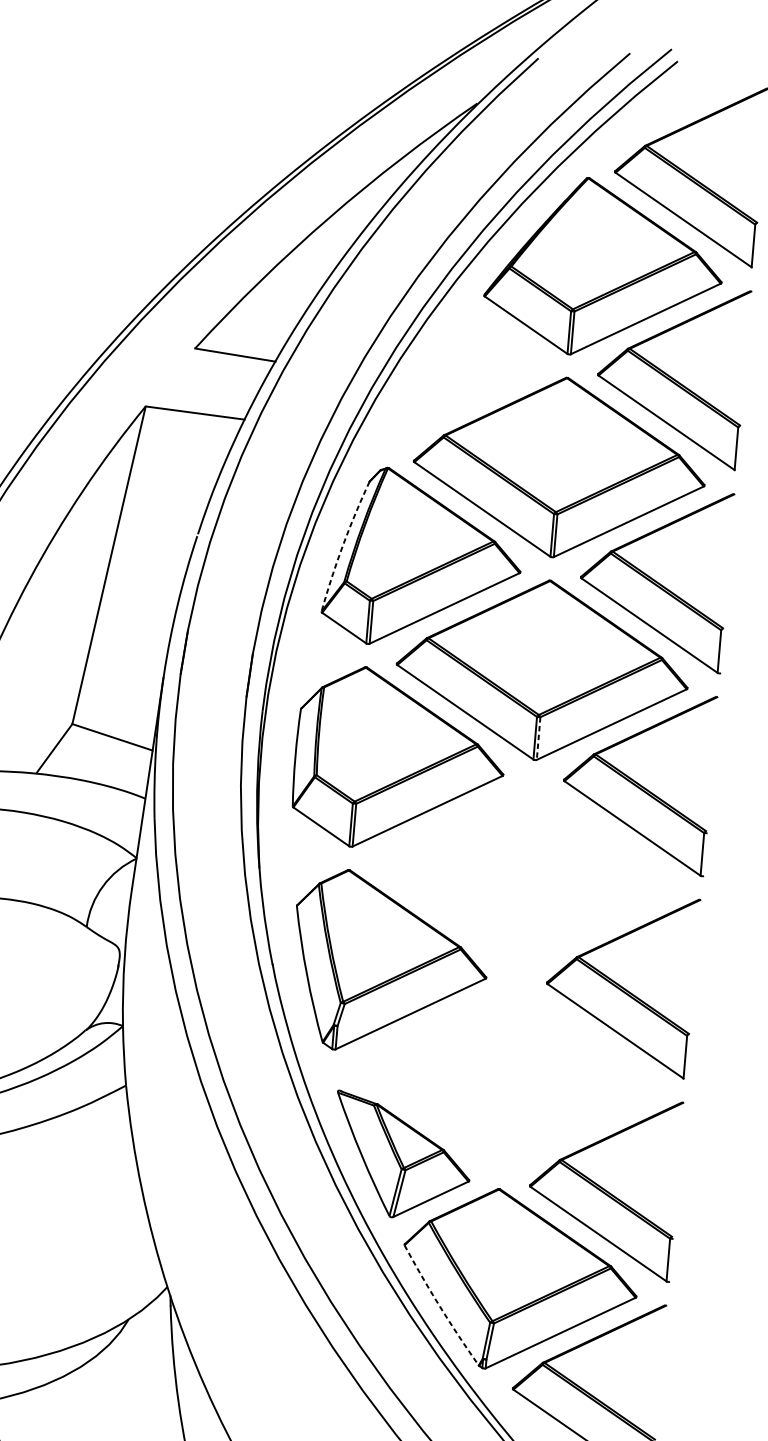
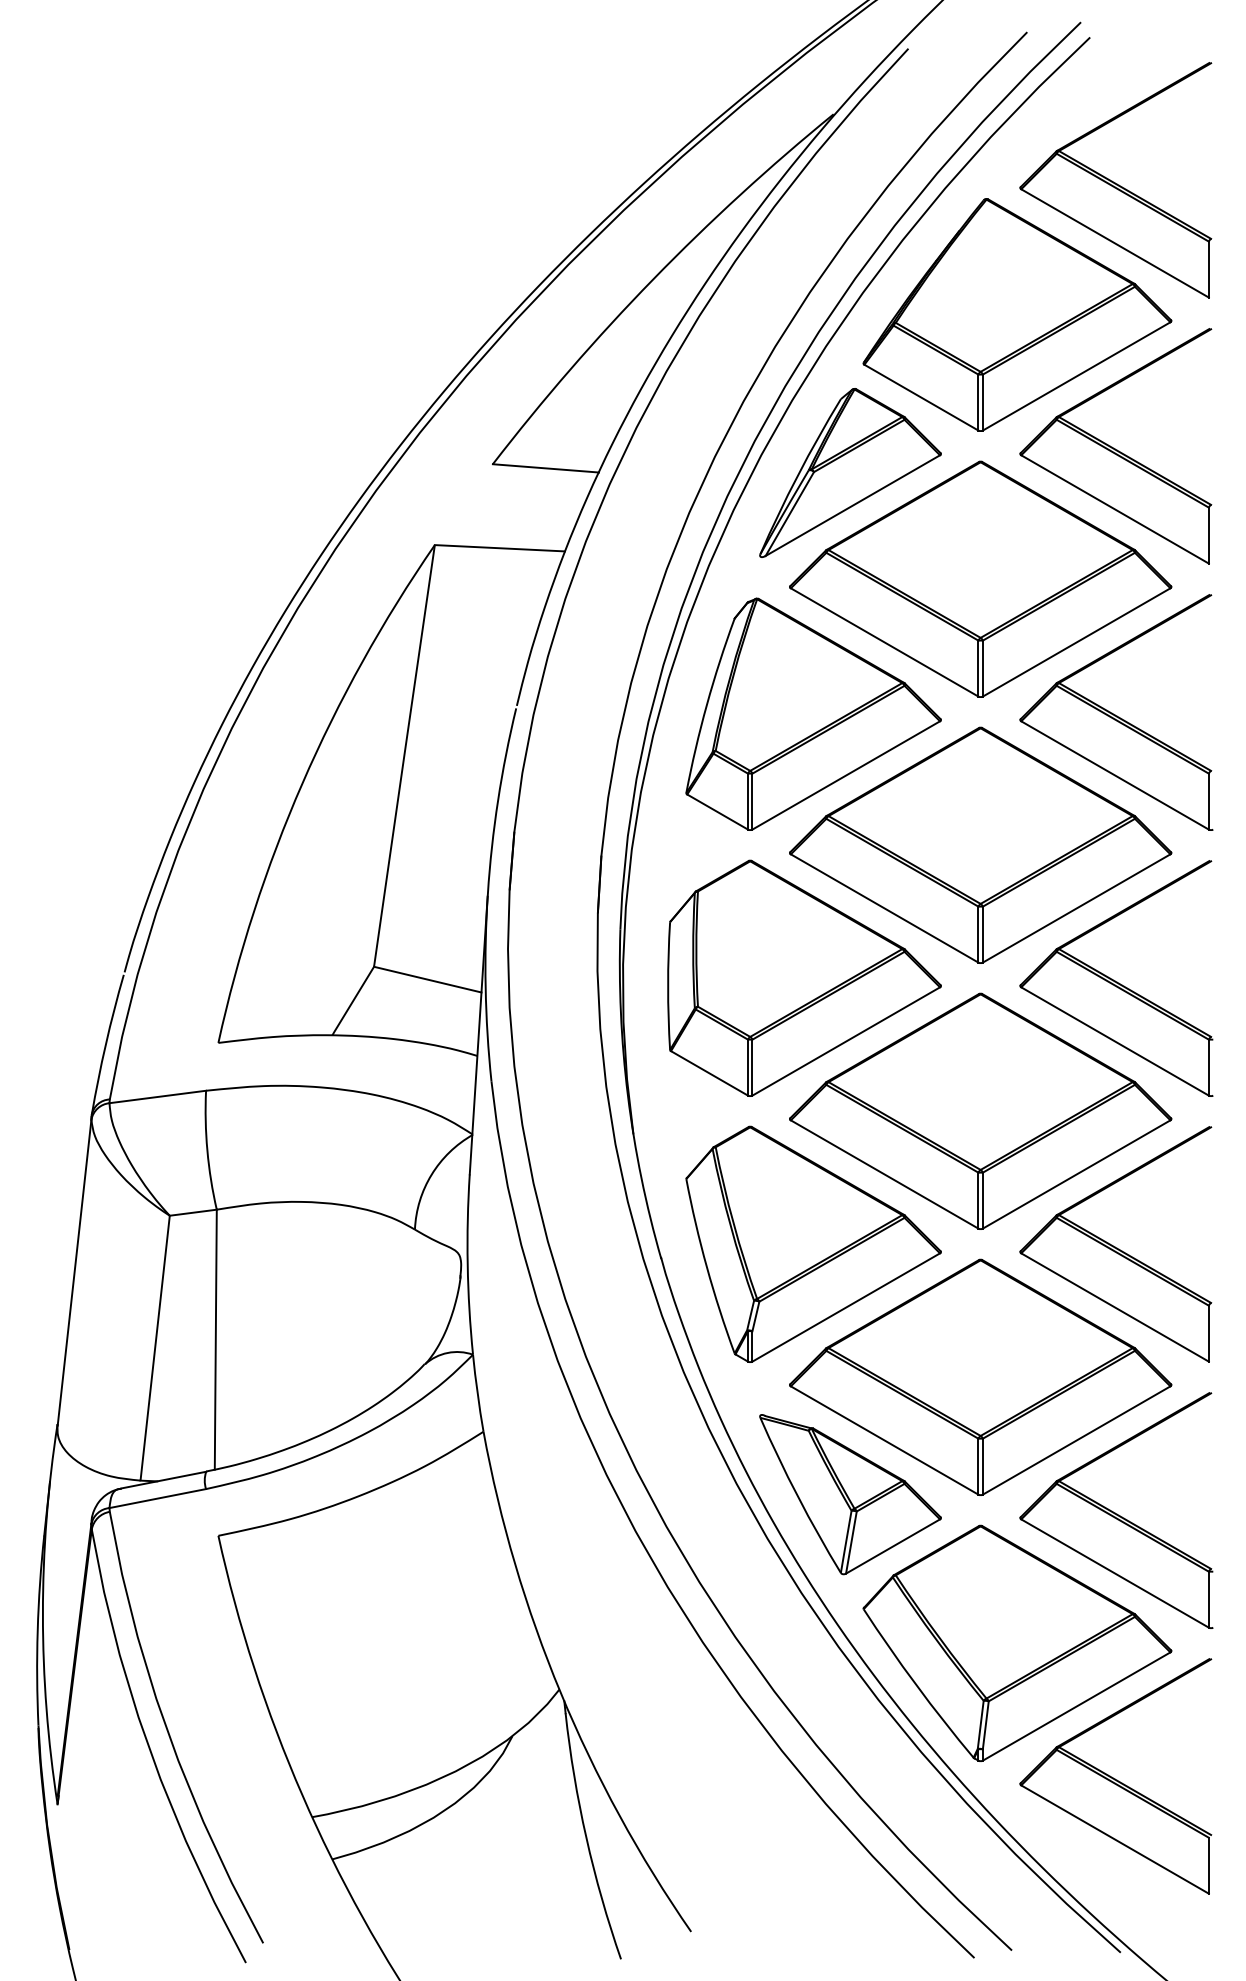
part: (467, 377) -> (850, 472), added
arc: (342, 545) -> (706, 704), dashed -> solid
line: (538, 738) -> (982, 934), dashed -> solid
part: (525, 872) -> (980, 1110), added
part: (508, 1075) -> (980, 1376), added
arc: (439, 1306) -> (916, 1685), dashed -> solid

